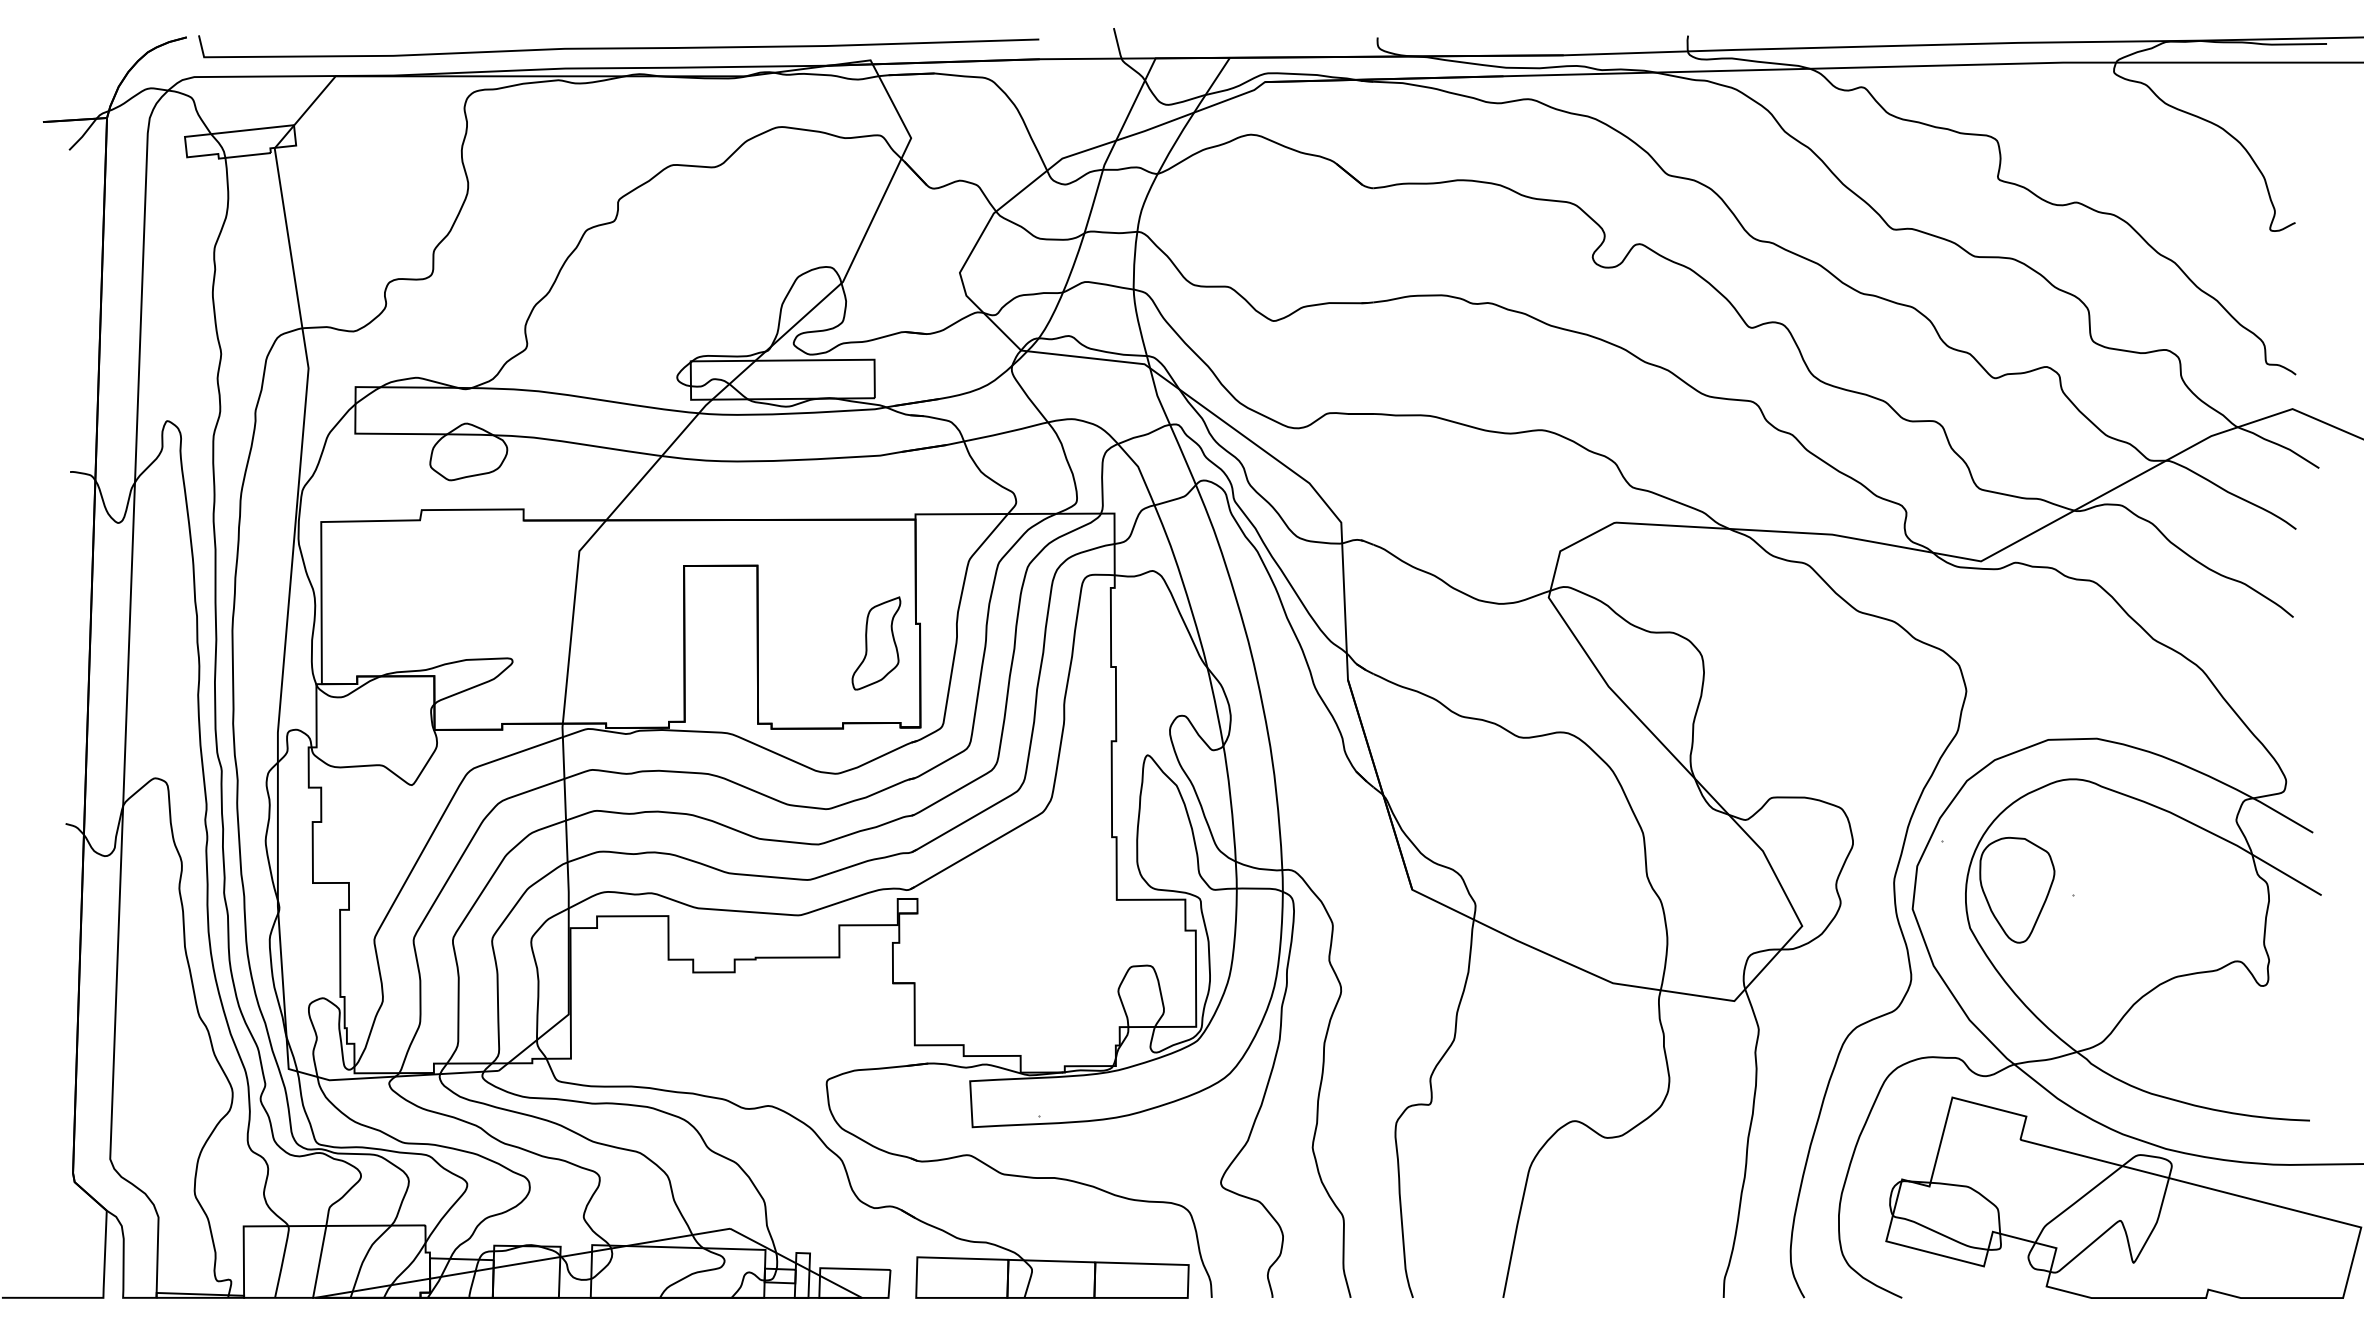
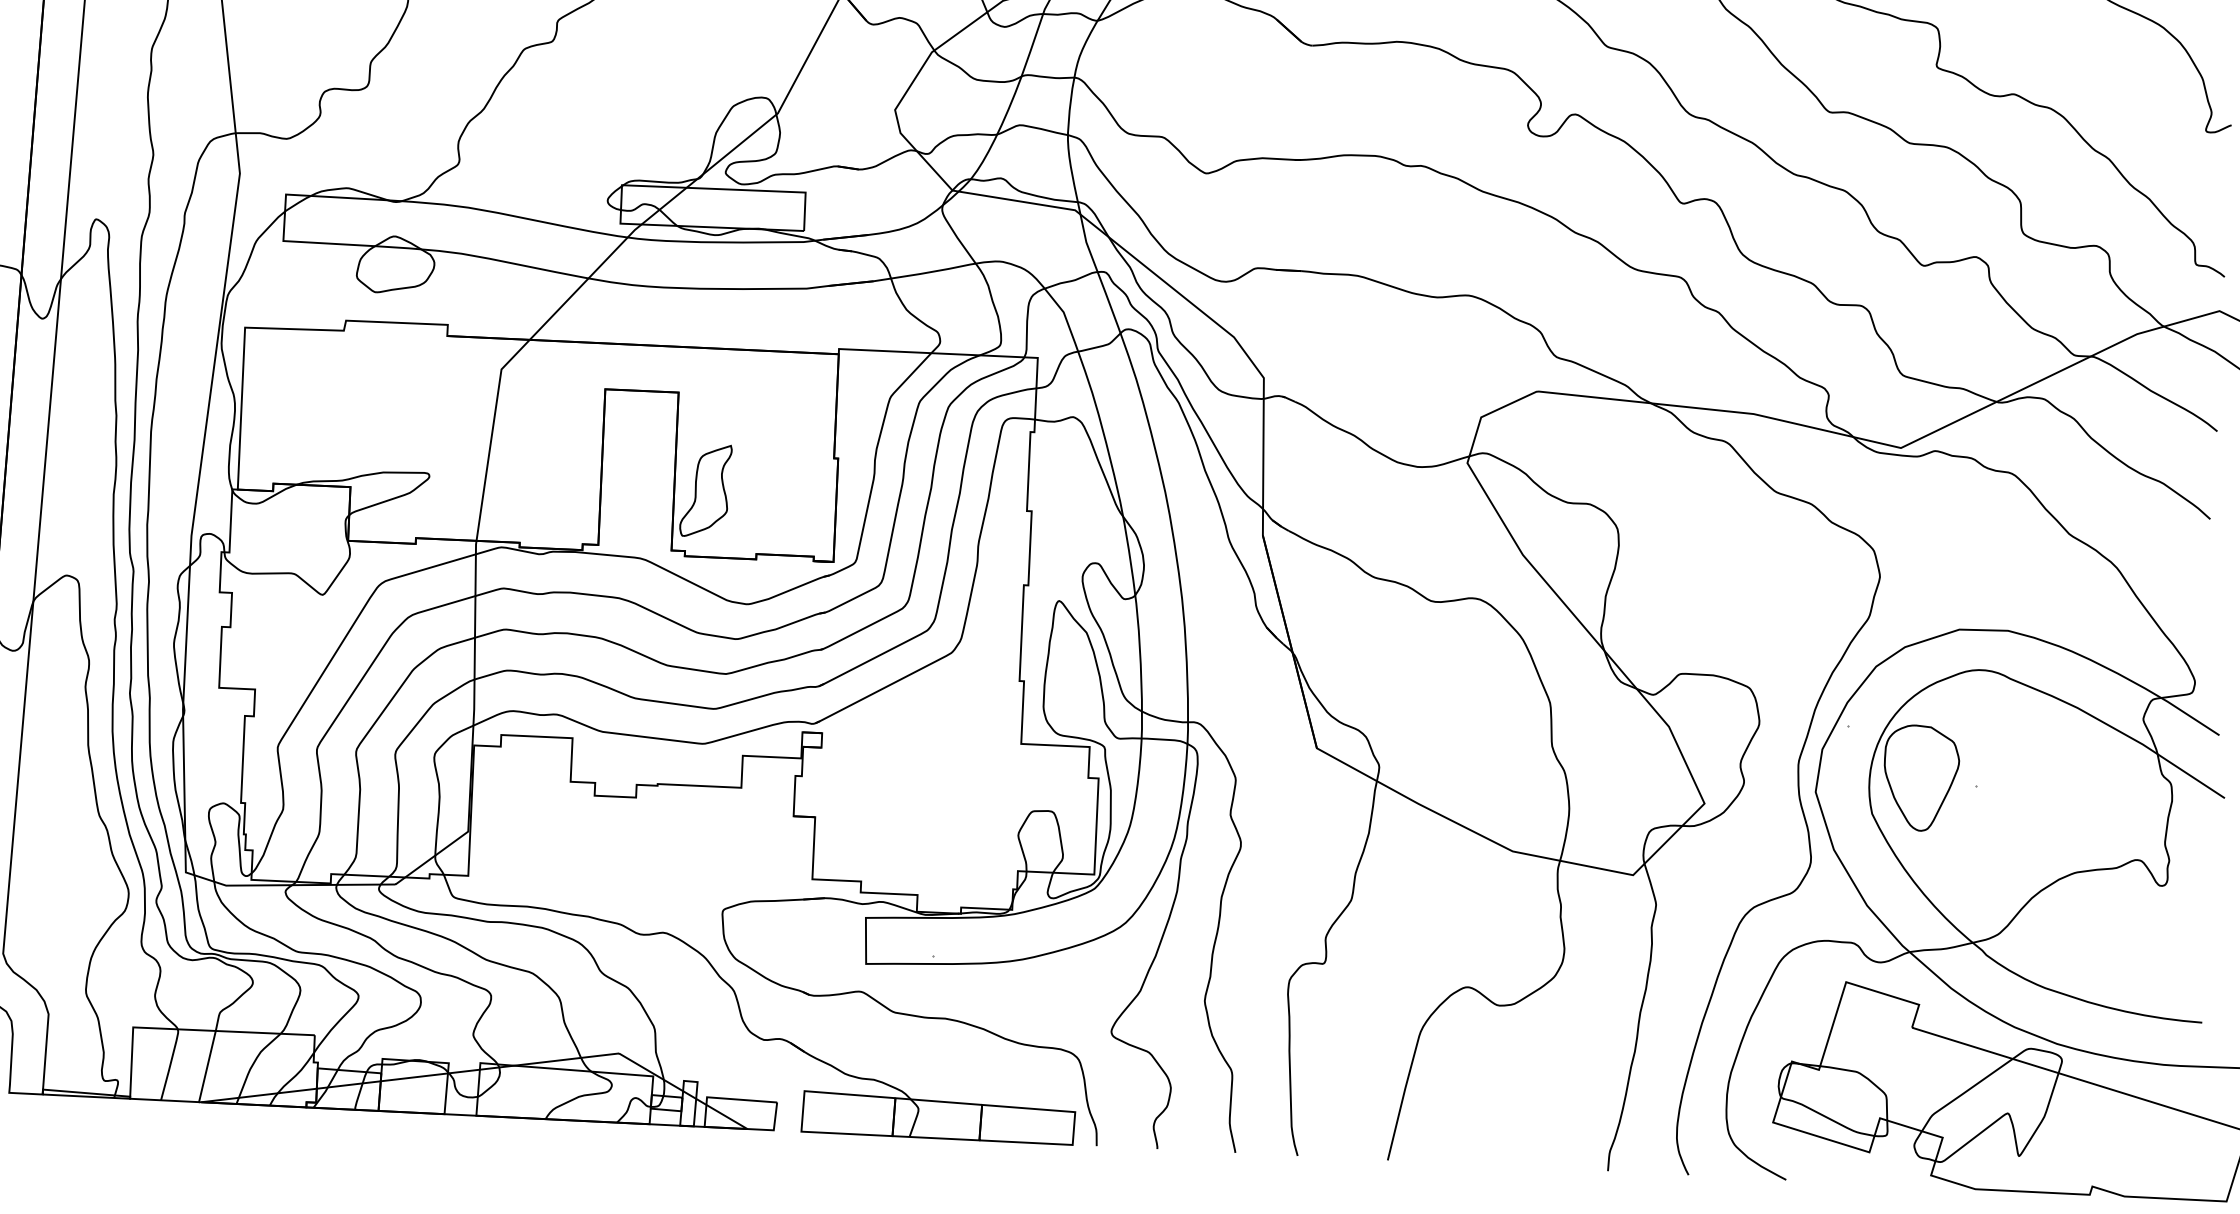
part: (876, 643) -> (705, 490), moved

